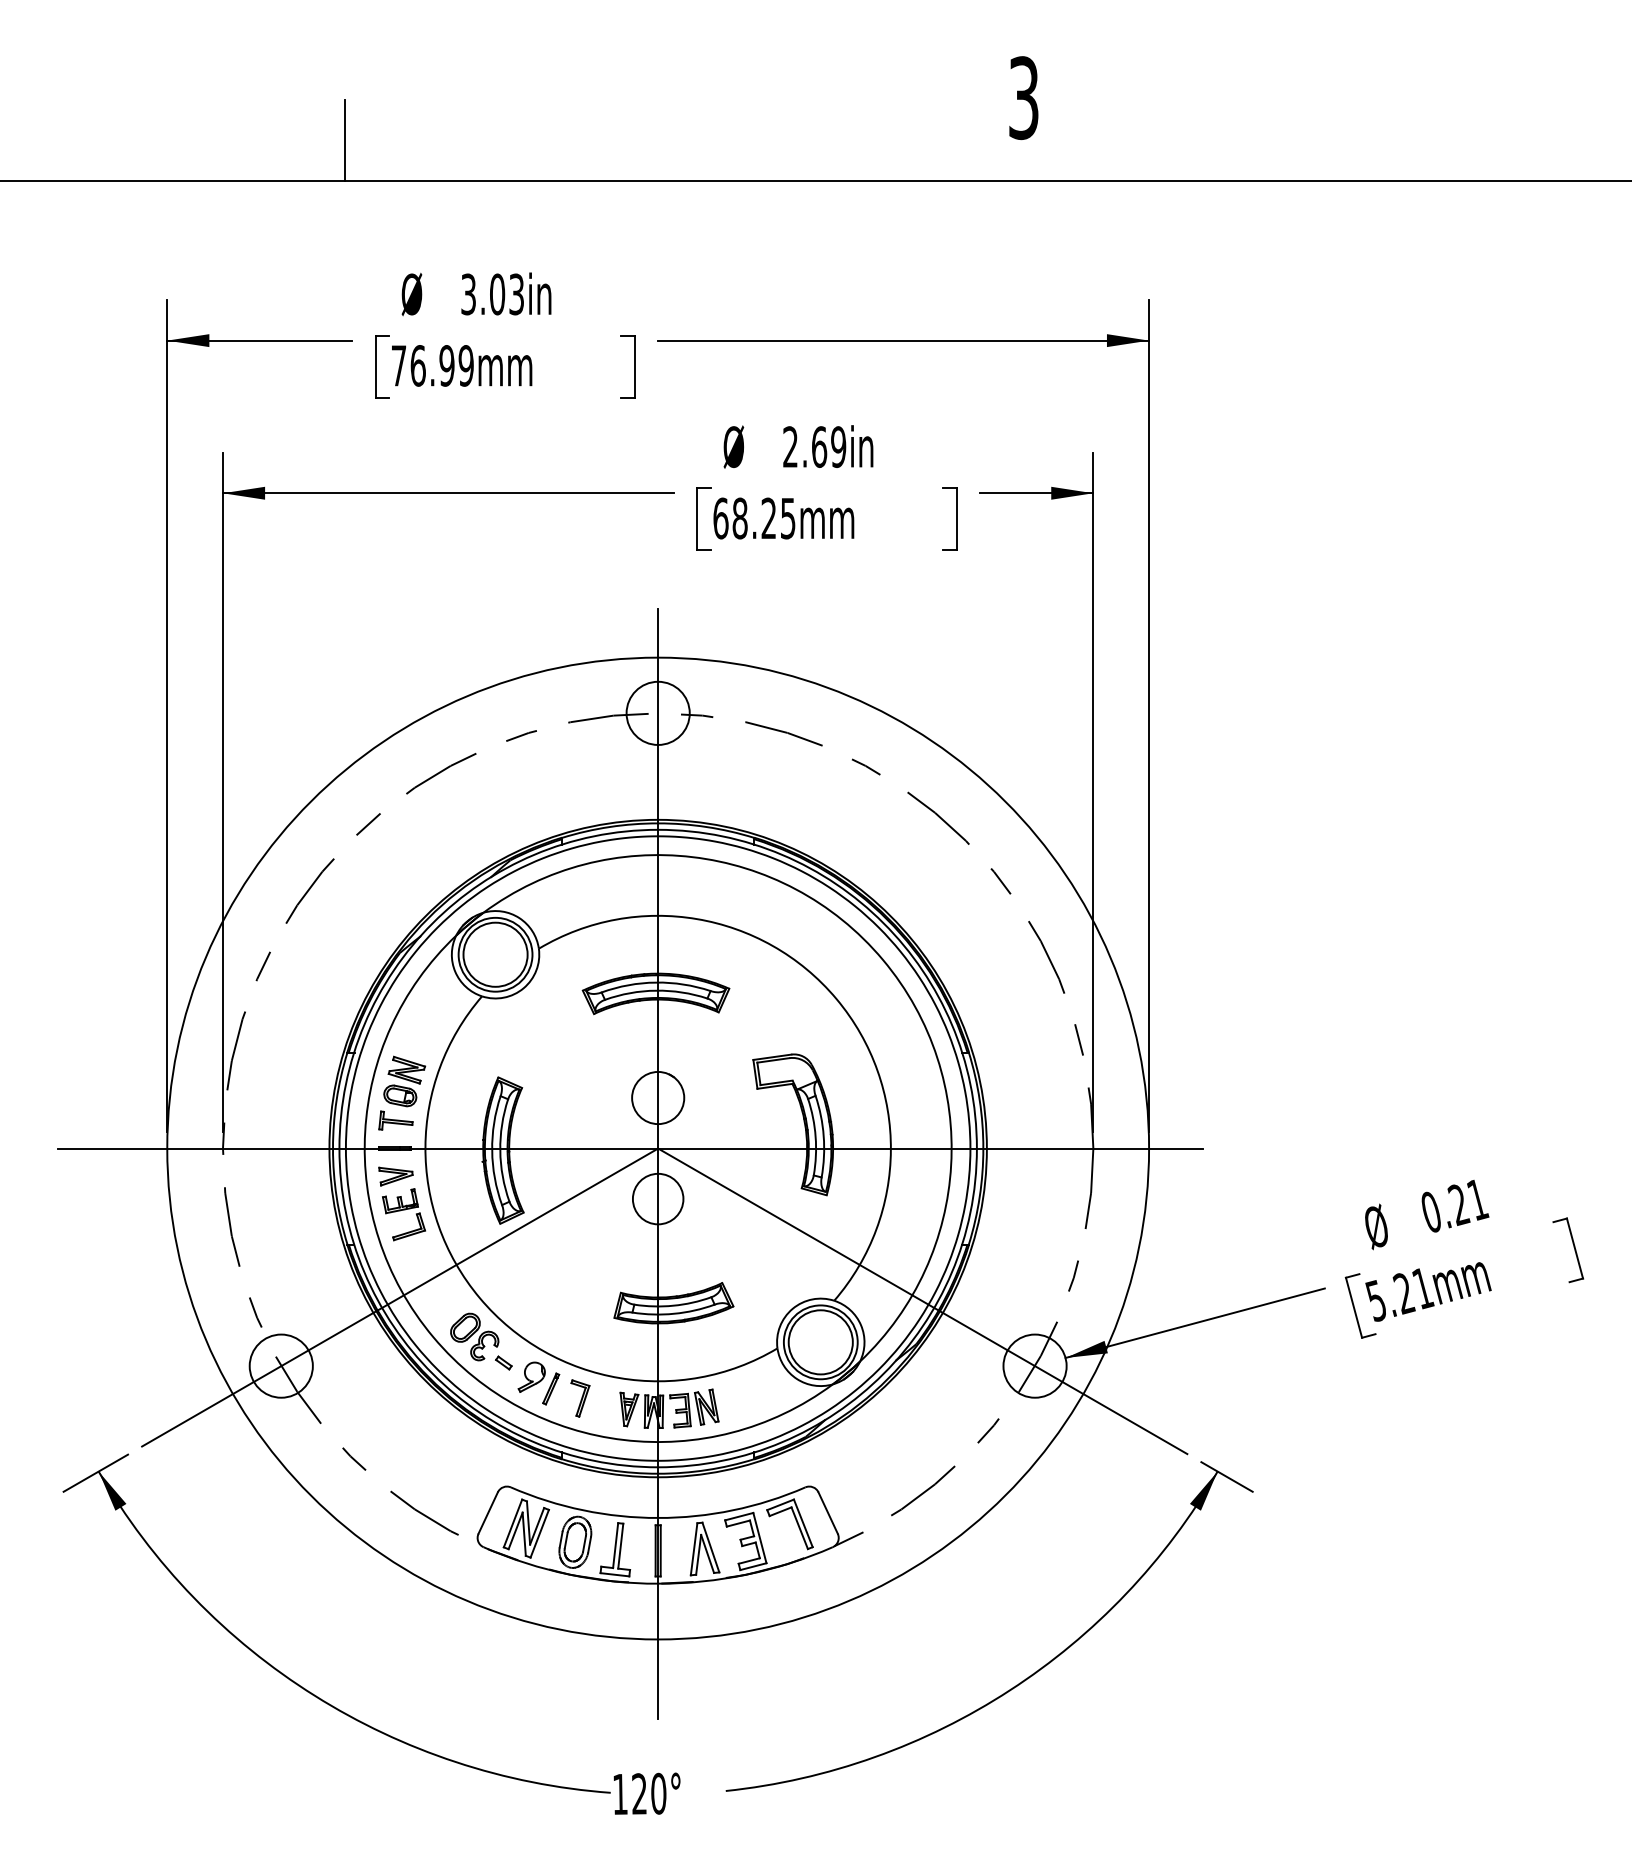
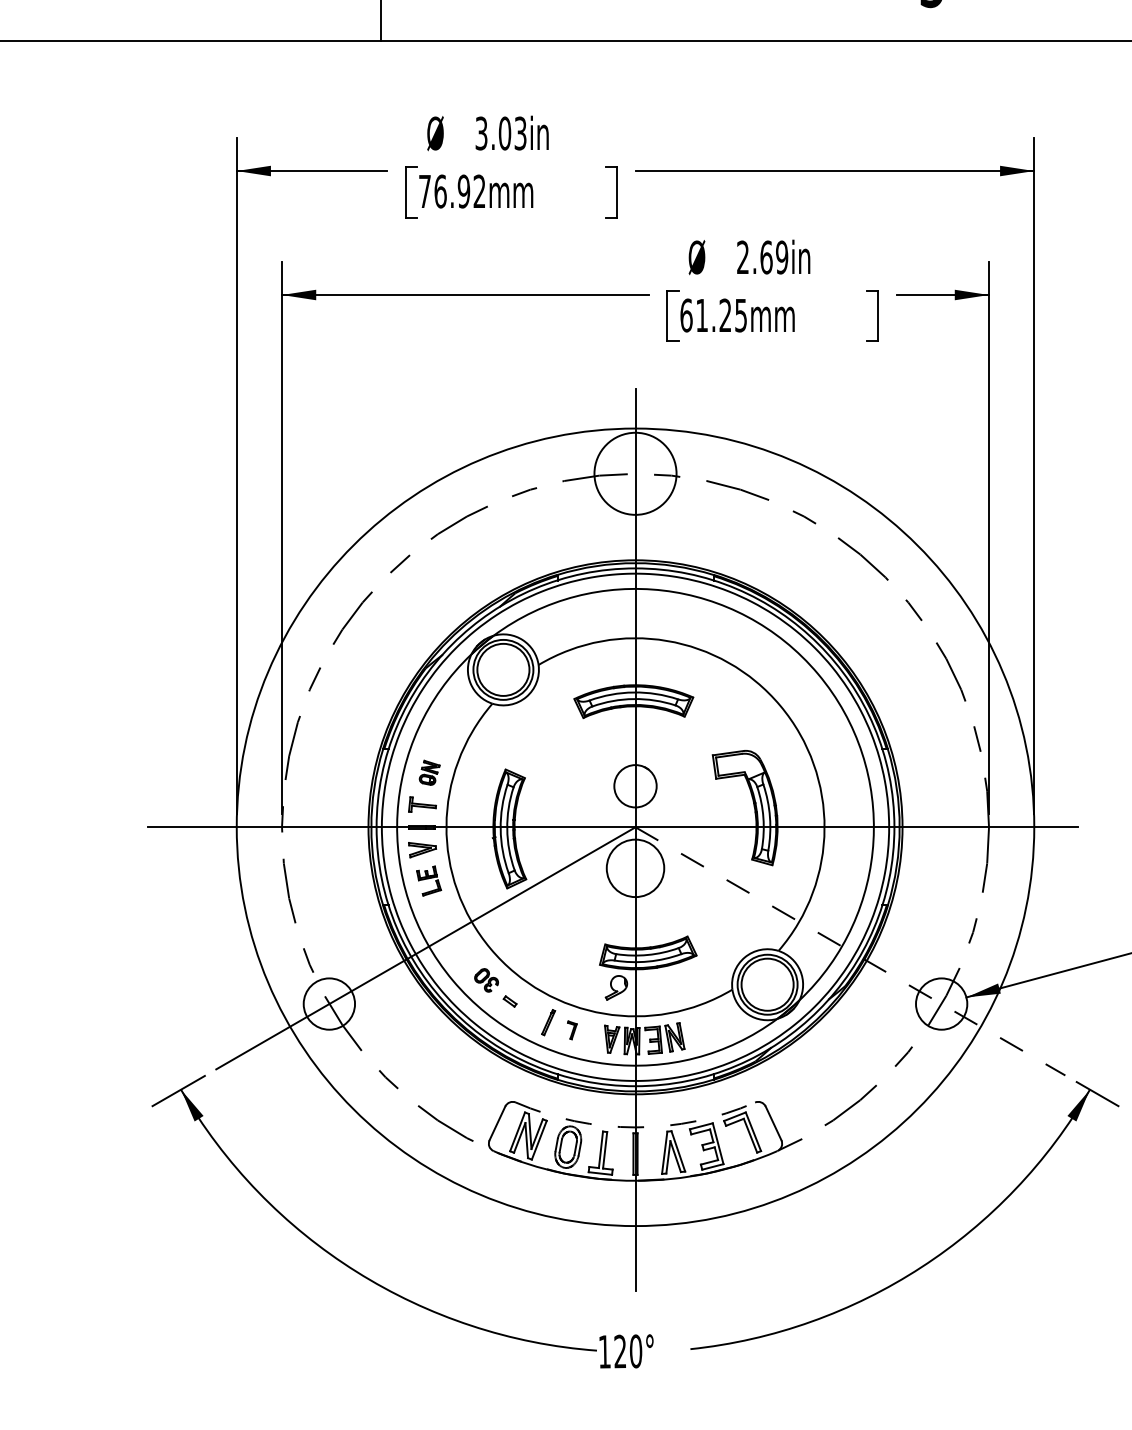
text: (465, 365) -> (479, 191), 76.99mm -> 76.92mm
text: (739, 518) -> (701, 315), 68.25mm -> 61.25mm
circle: (657, 712) -> (634, 473), size x1.6
part: (404, 1081) -> (429, 772), size x0.6
circle: (657, 1198) -> (634, 867), size x1.4
part: (403, 1214) -> (428, 880), size x0.7
line: (922, 1301) -> (850, 951), solid -> dashed
part: (474, 1336) -> (486, 979), size x0.6
part: (531, 1376) -> (616, 987), moved
part: (580, 1398) -> (572, 1030), size x0.6
arc: (658, 1517) -> (635, 1127), solid -> dashed

